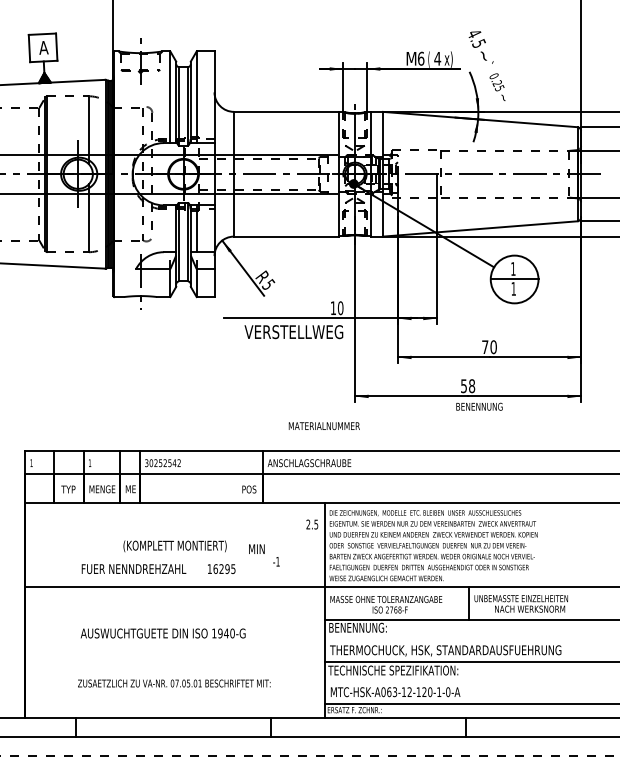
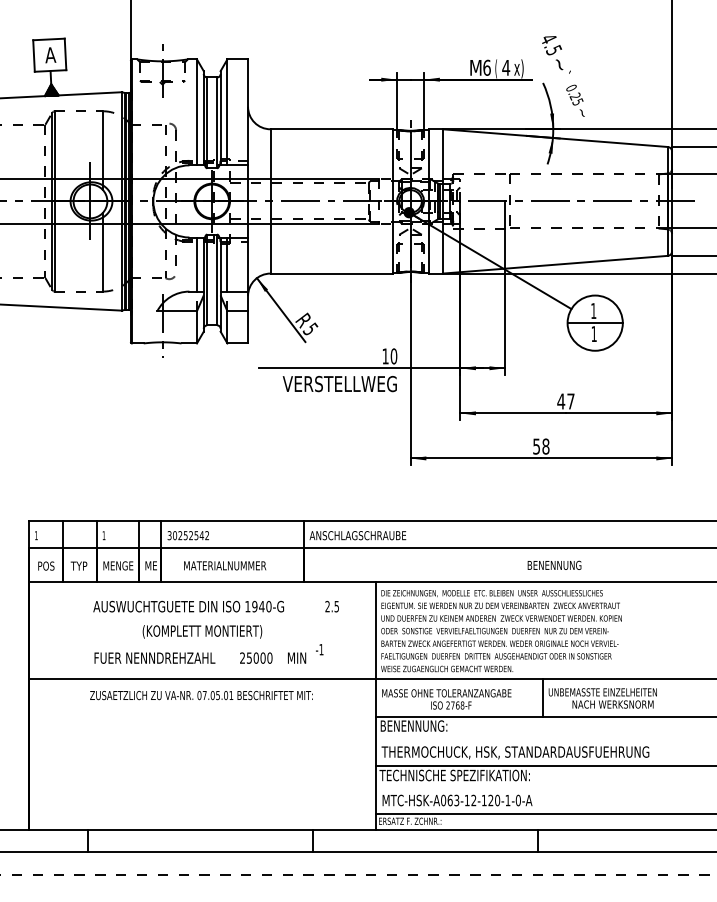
line: (169, 228) -> (196, 264), added
text: (488, 347) -> (565, 401), 70 -> 47
text: (479, 405) -> (554, 564), moved
text: (324, 425) -> (225, 565), moved
text: (249, 488) -> (46, 565), moved
text: (311, 524) -> (331, 606), moved
text: (257, 548) -> (297, 657), moved
text: (221, 568) -> (256, 657), 16295 -> 25000
text: (163, 633) -> (188, 606), moved
text: (174, 683) -> (201, 695), moved

